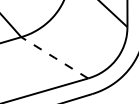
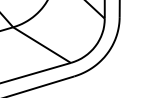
line: (55, 58) -> (42, 45), dashed -> solid

